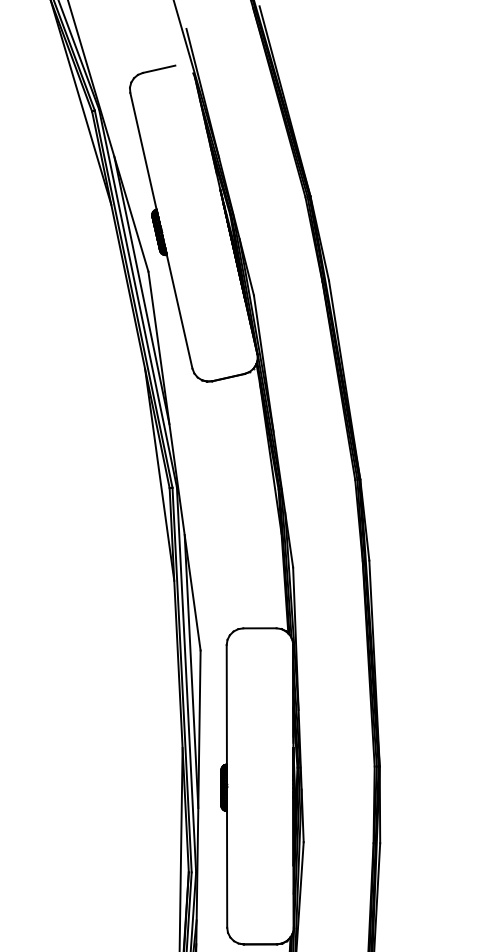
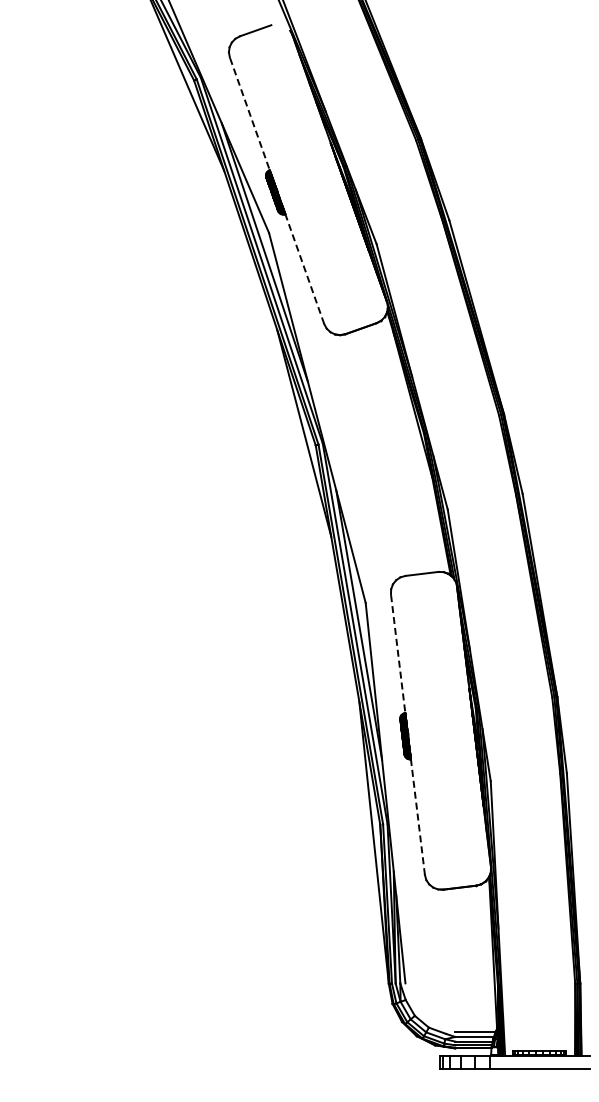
line: (160, 230) -> (276, 190), solid -> dashed
line: (226, 786) -> (407, 734), solid -> dashed

